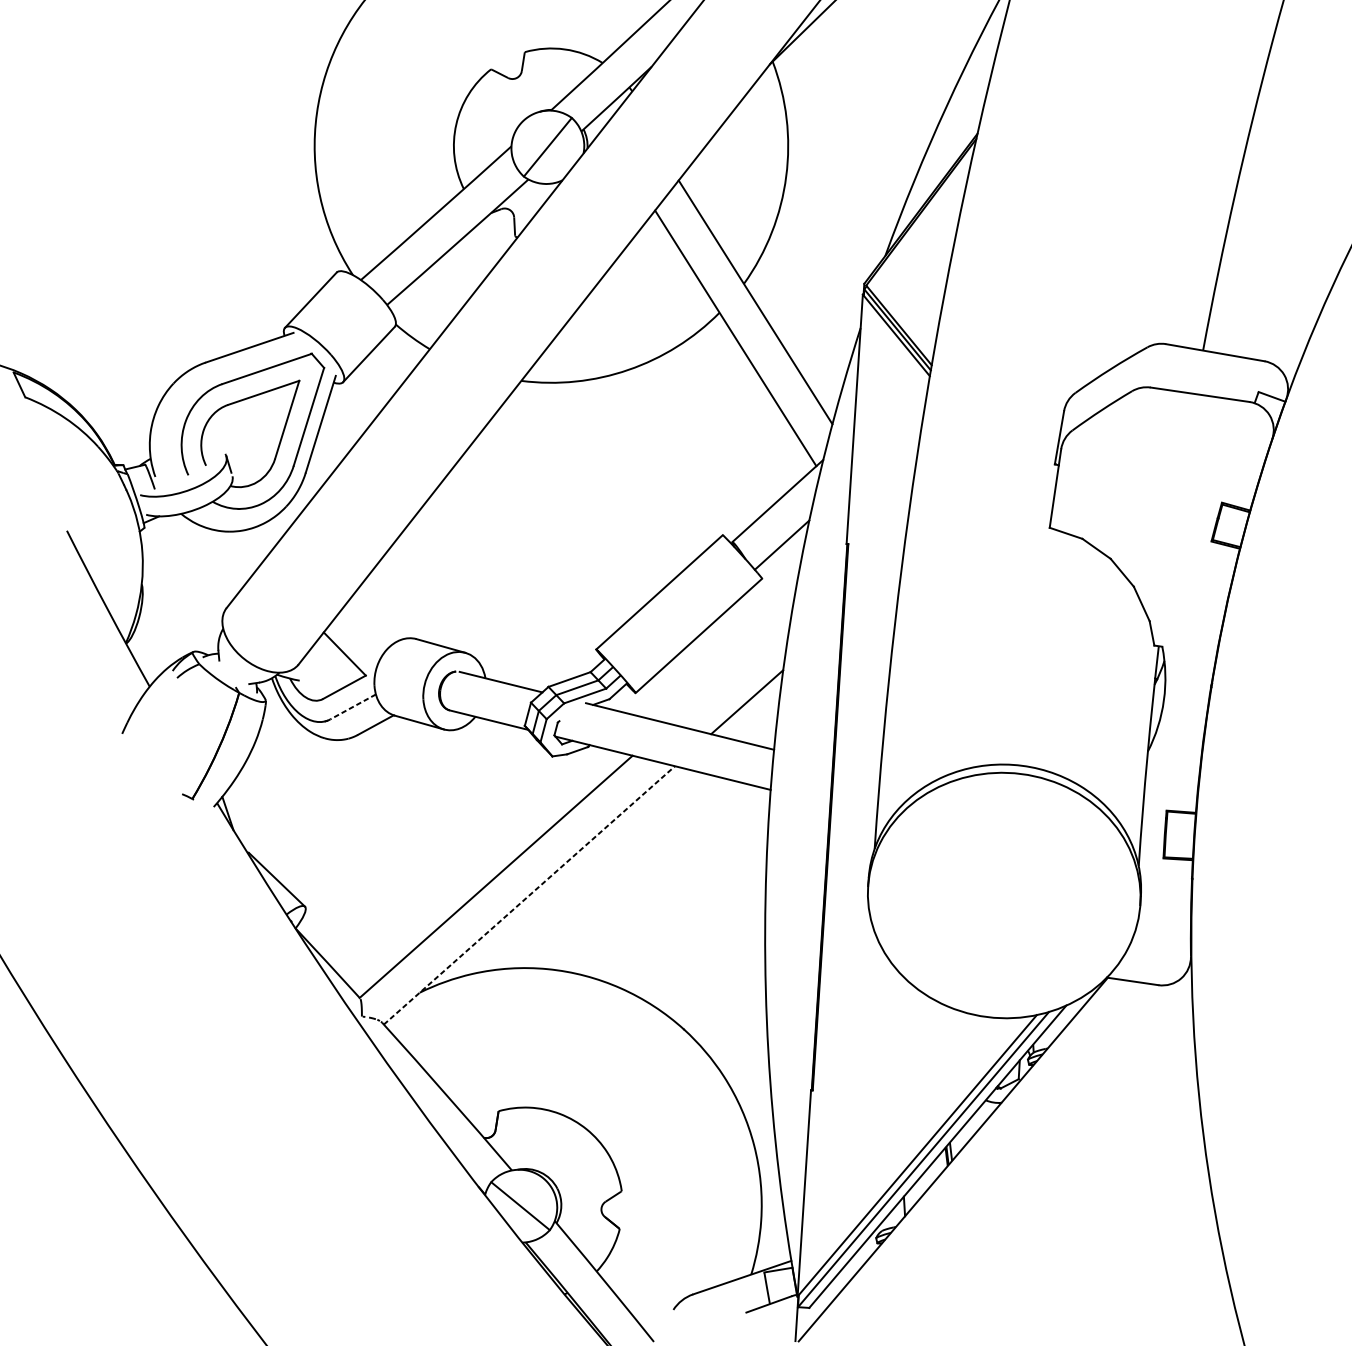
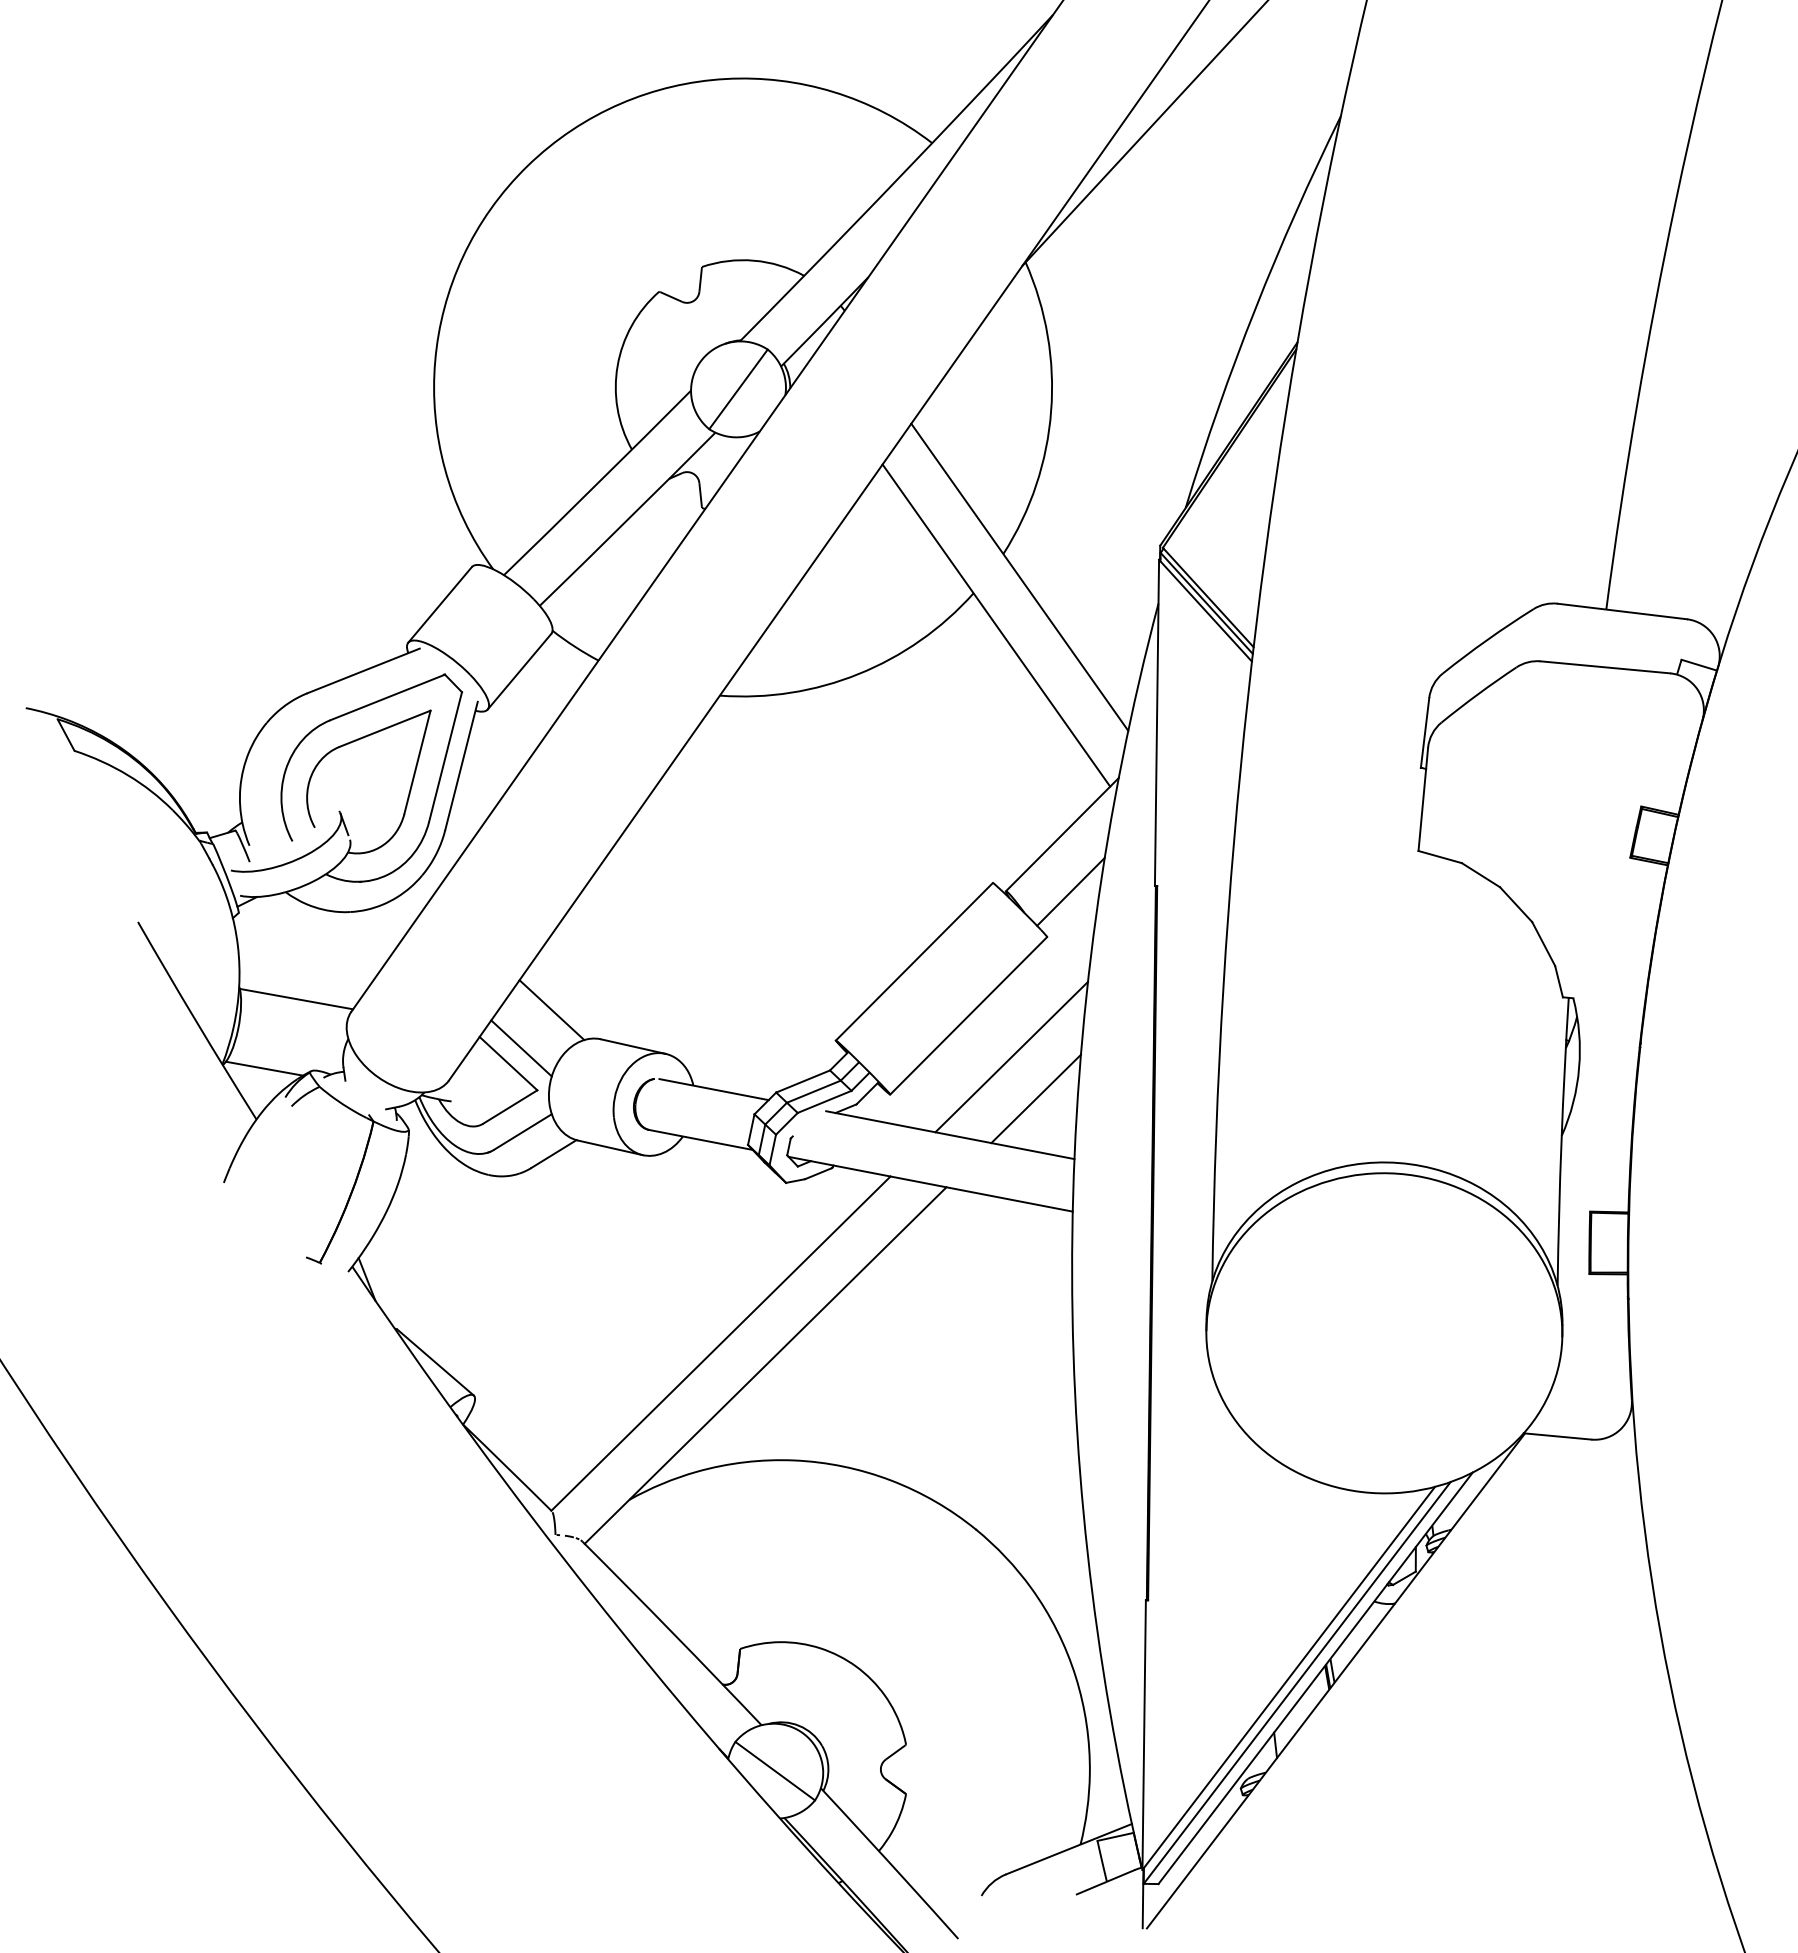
line: (185, 595) -> (296, 998), added
line: (379, 615) -> (551, 1010), added
line: (355, 642) -> (521, 1048), added
line: (157, 647) -> (264, 1068), added
line: (730, 668) -> (1011, 1056), added
line: (352, 706) -> (522, 1131), dashed -> solid
line: (529, 895) -> (765, 1365), dashed -> solid

